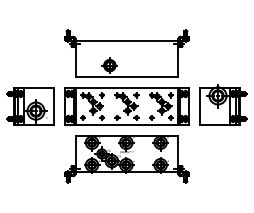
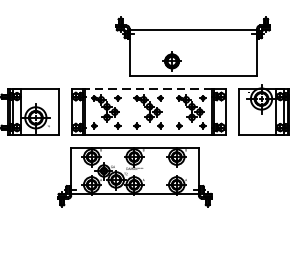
part: (126, 53) -> (192, 46), moved
line: (126, 88) -> (148, 89), solid -> dashed
part: (126, 159) -> (134, 177), moved

